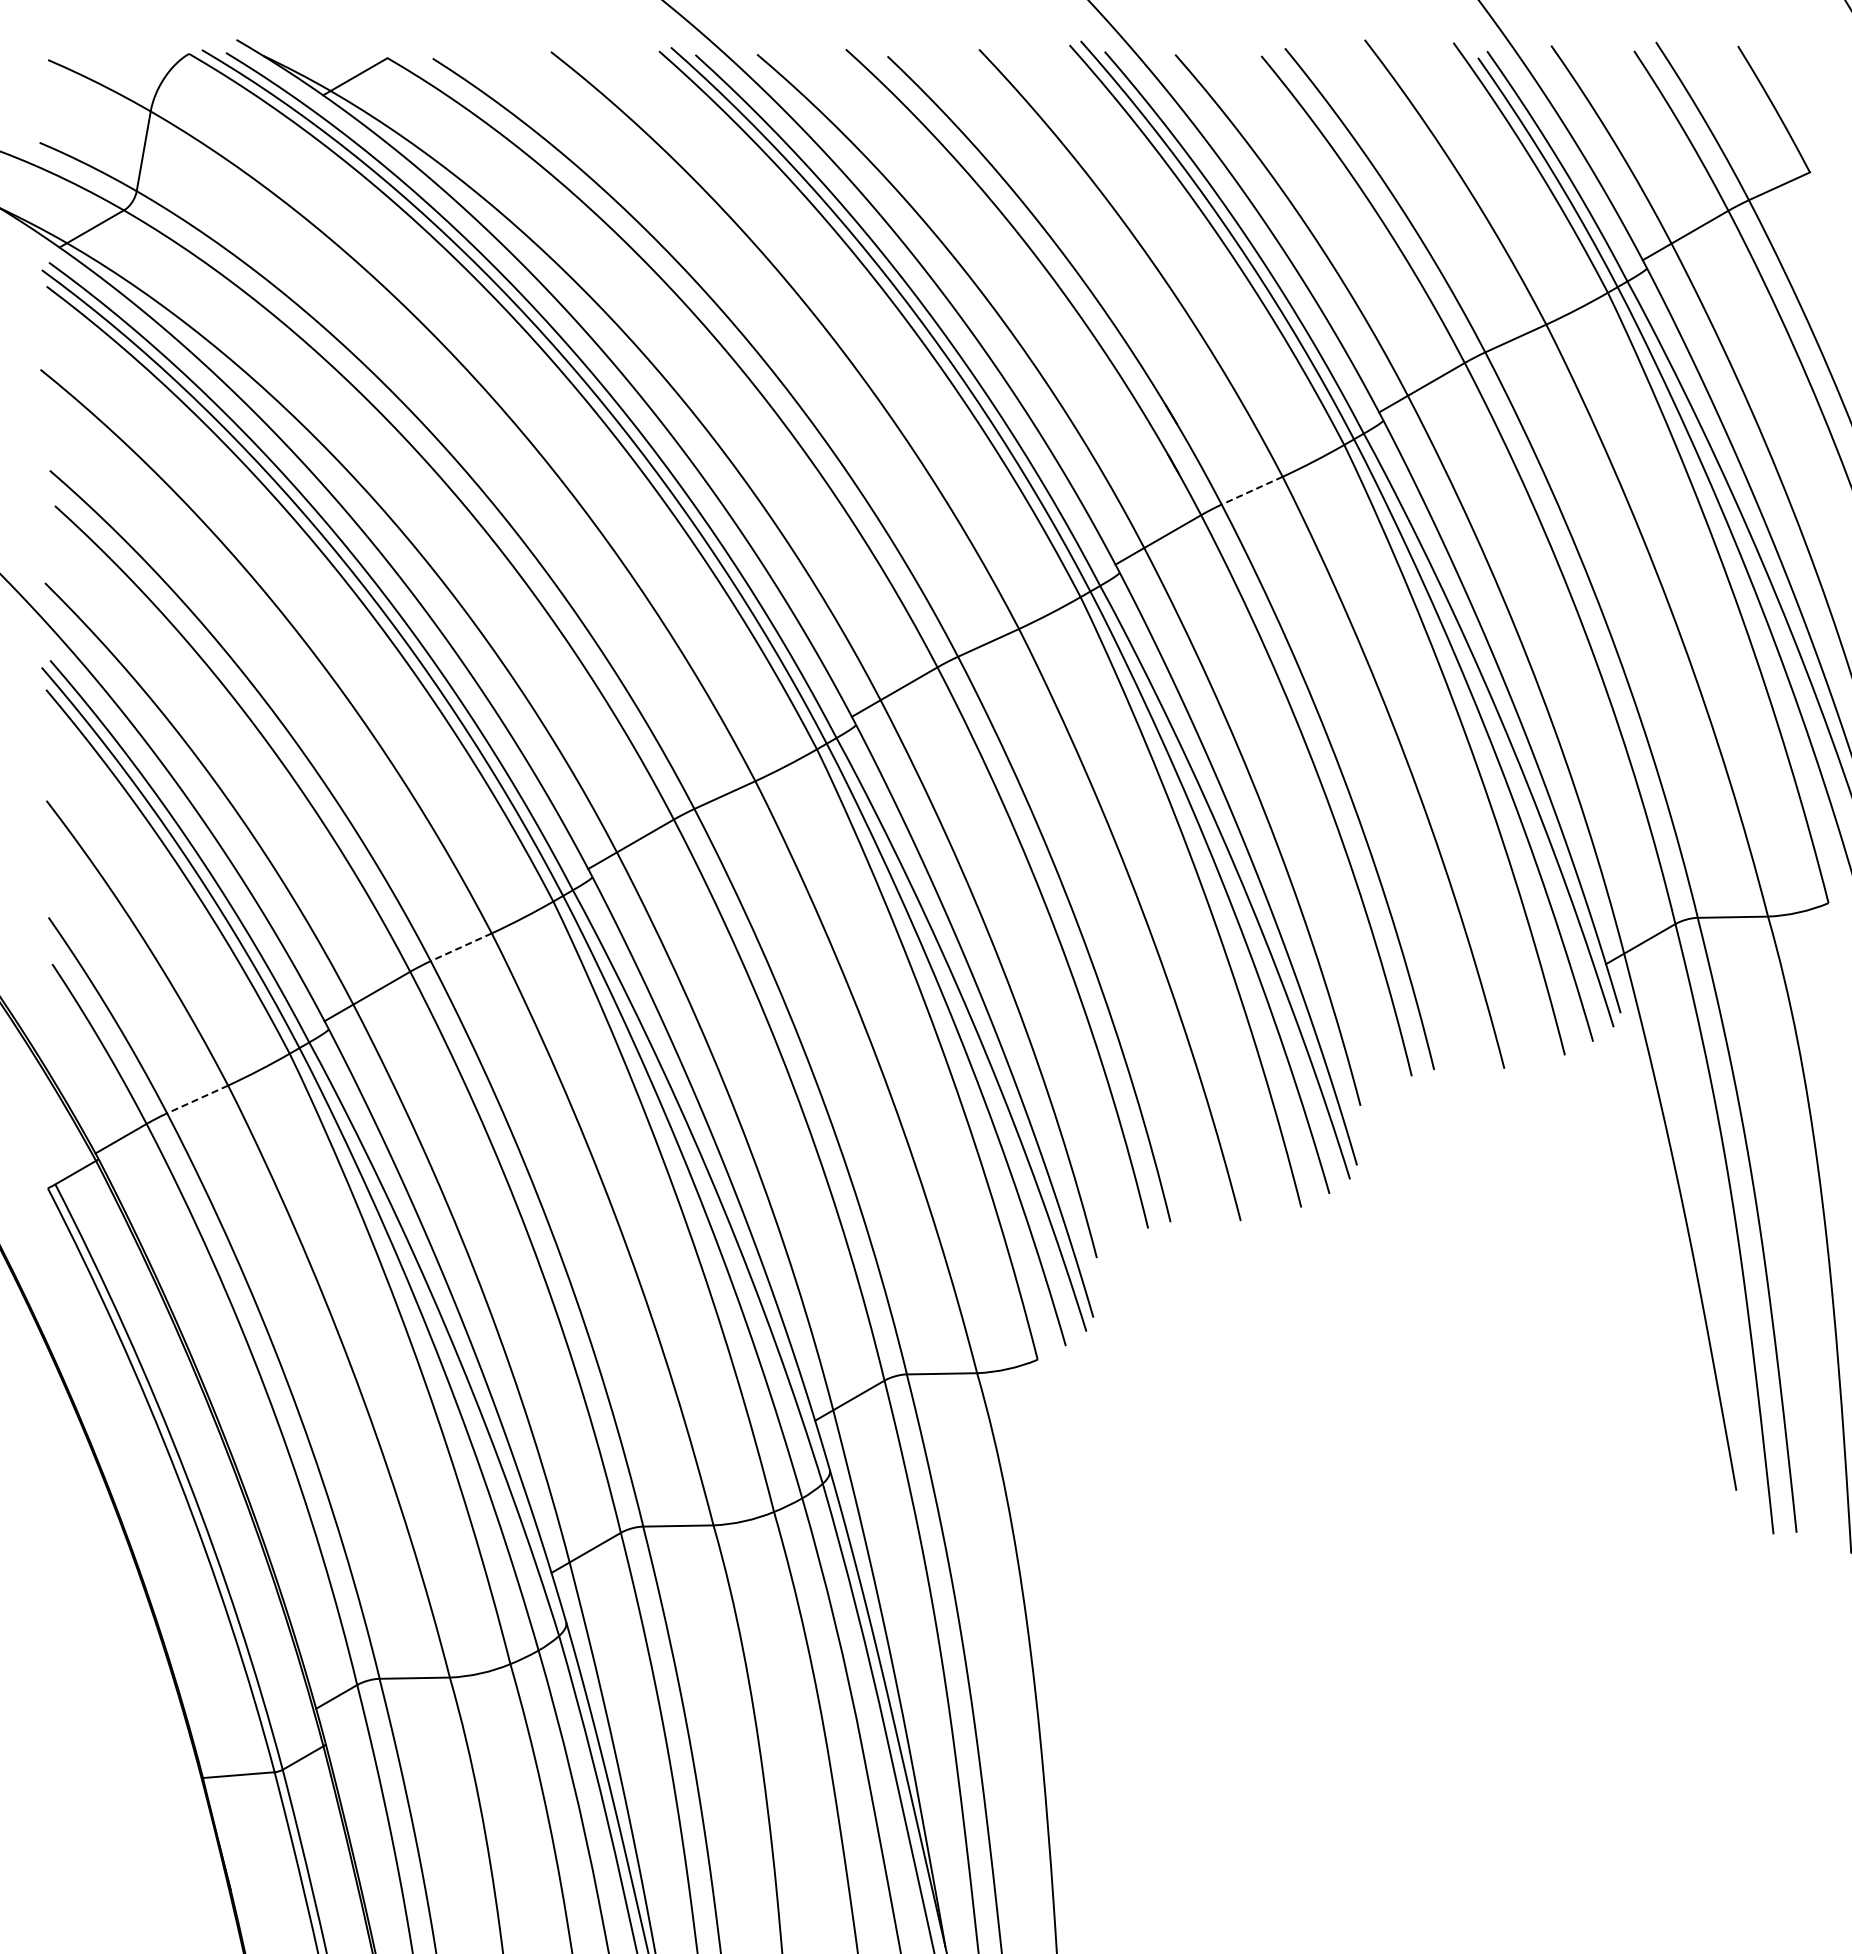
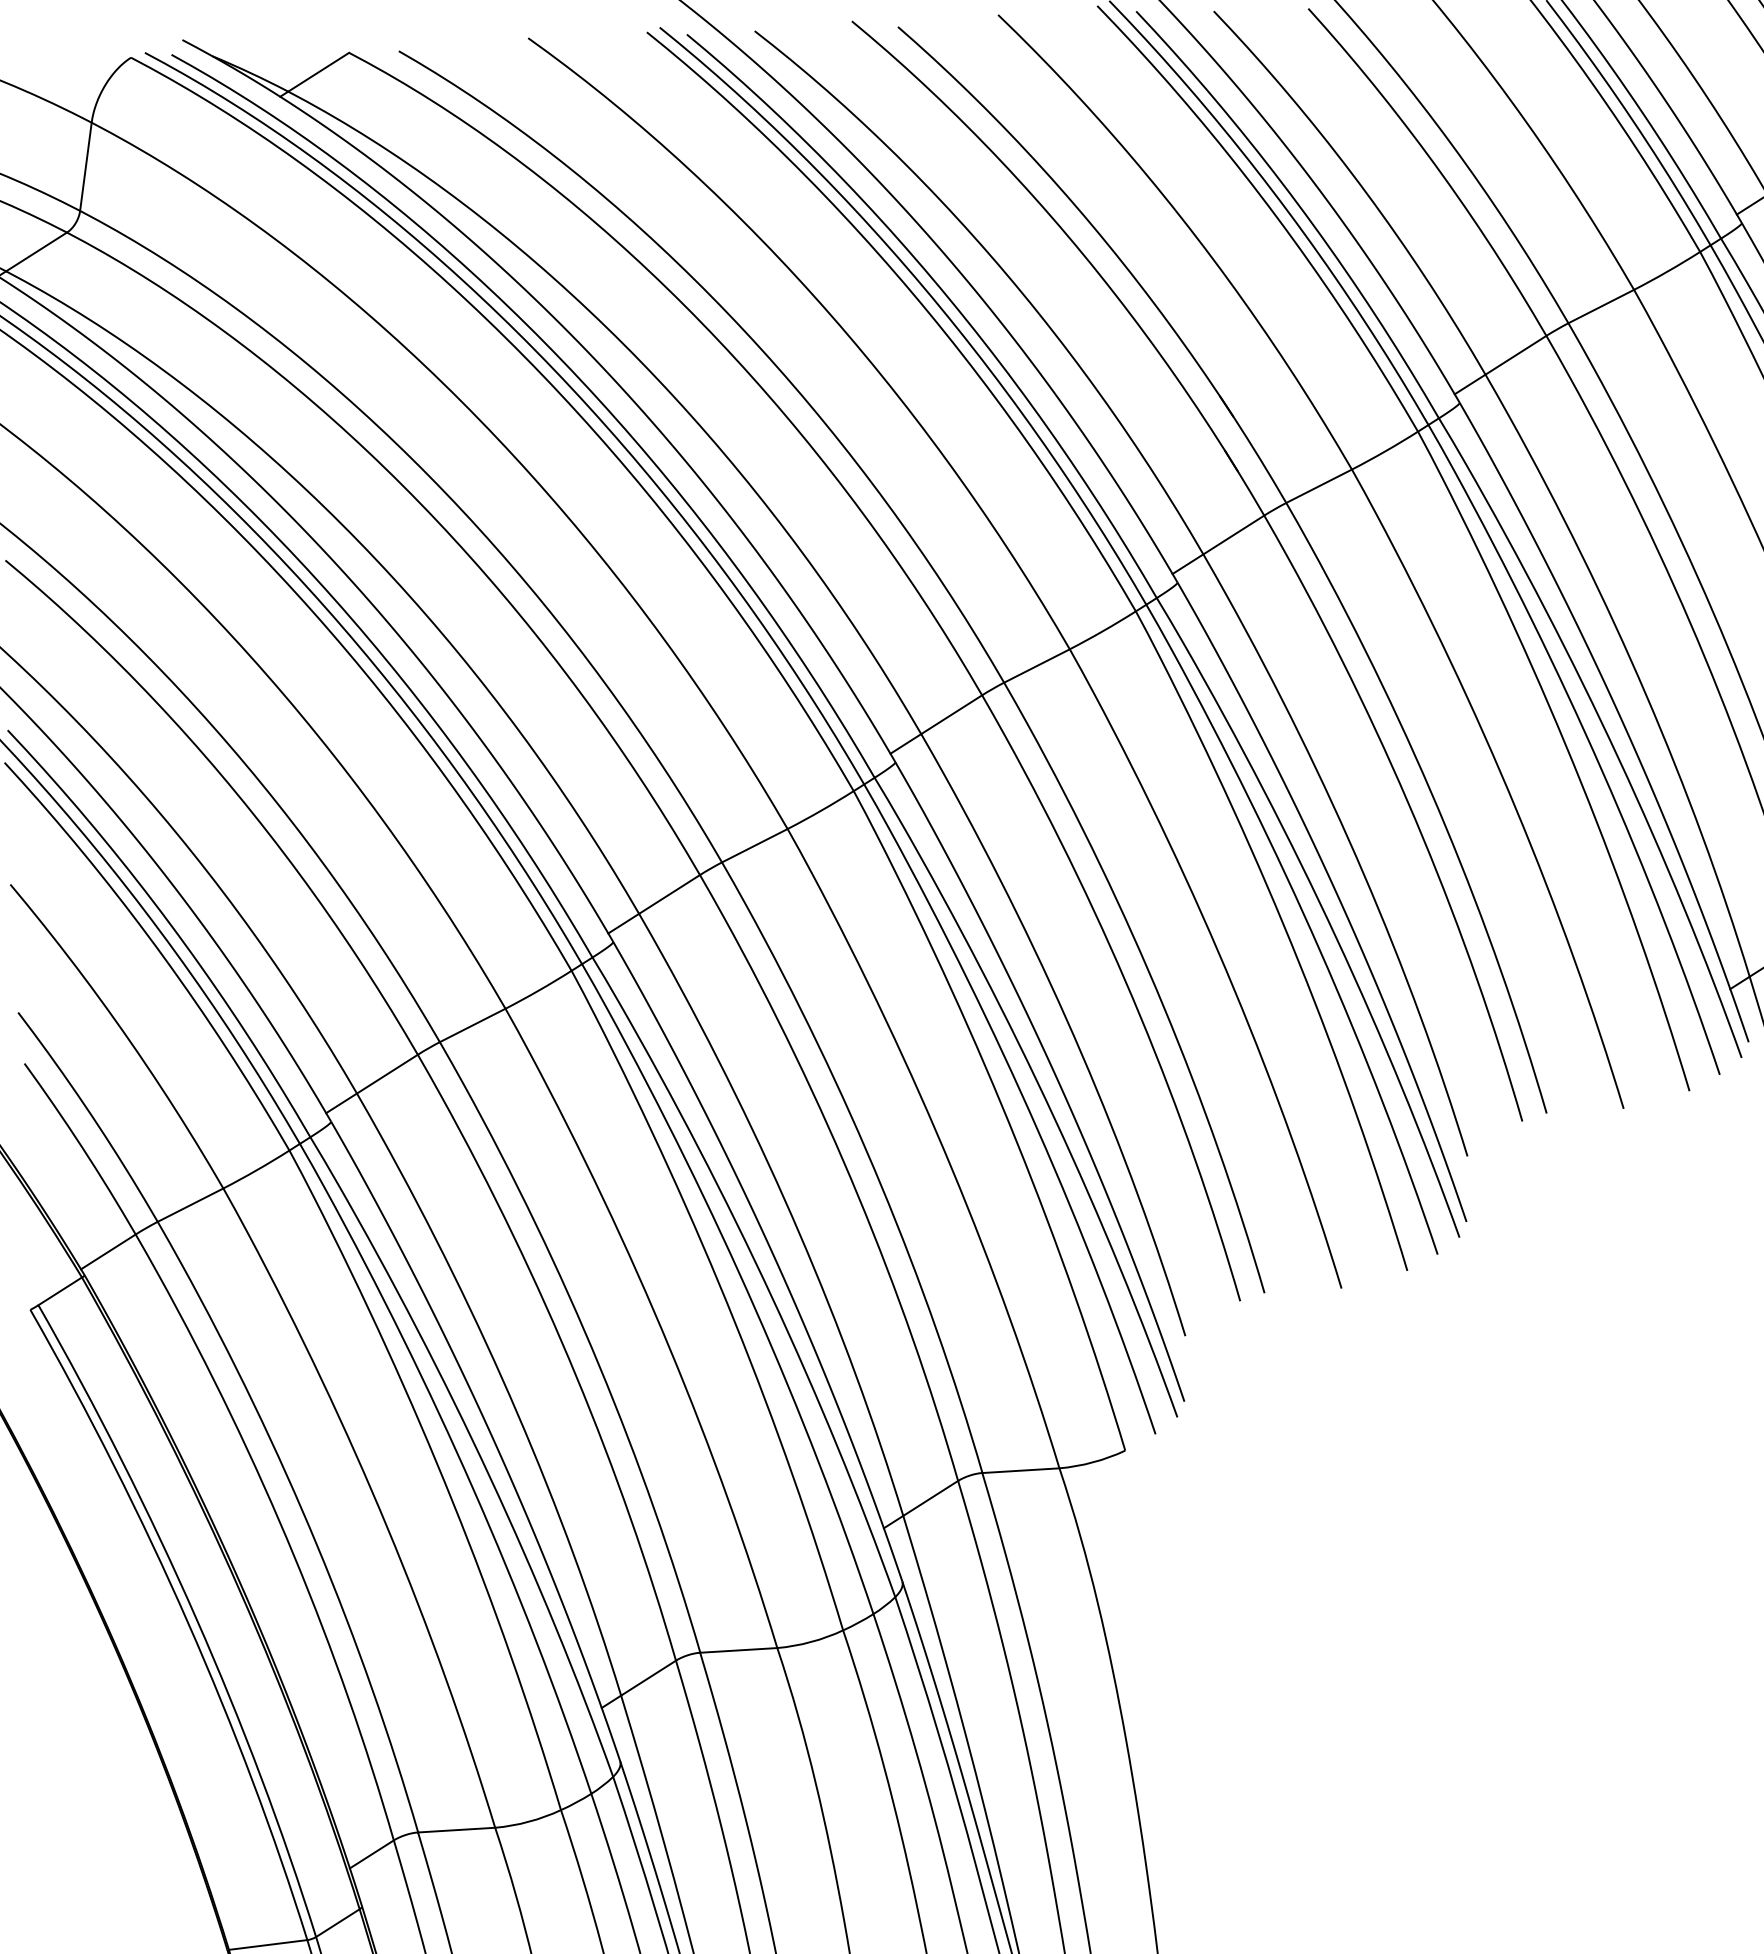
line: (1252, 490) -> (1319, 486), dashed -> solid
line: (461, 947) -> (472, 1025), dashed -> solid
line: (197, 1099) -> (190, 1205), dashed -> solid

